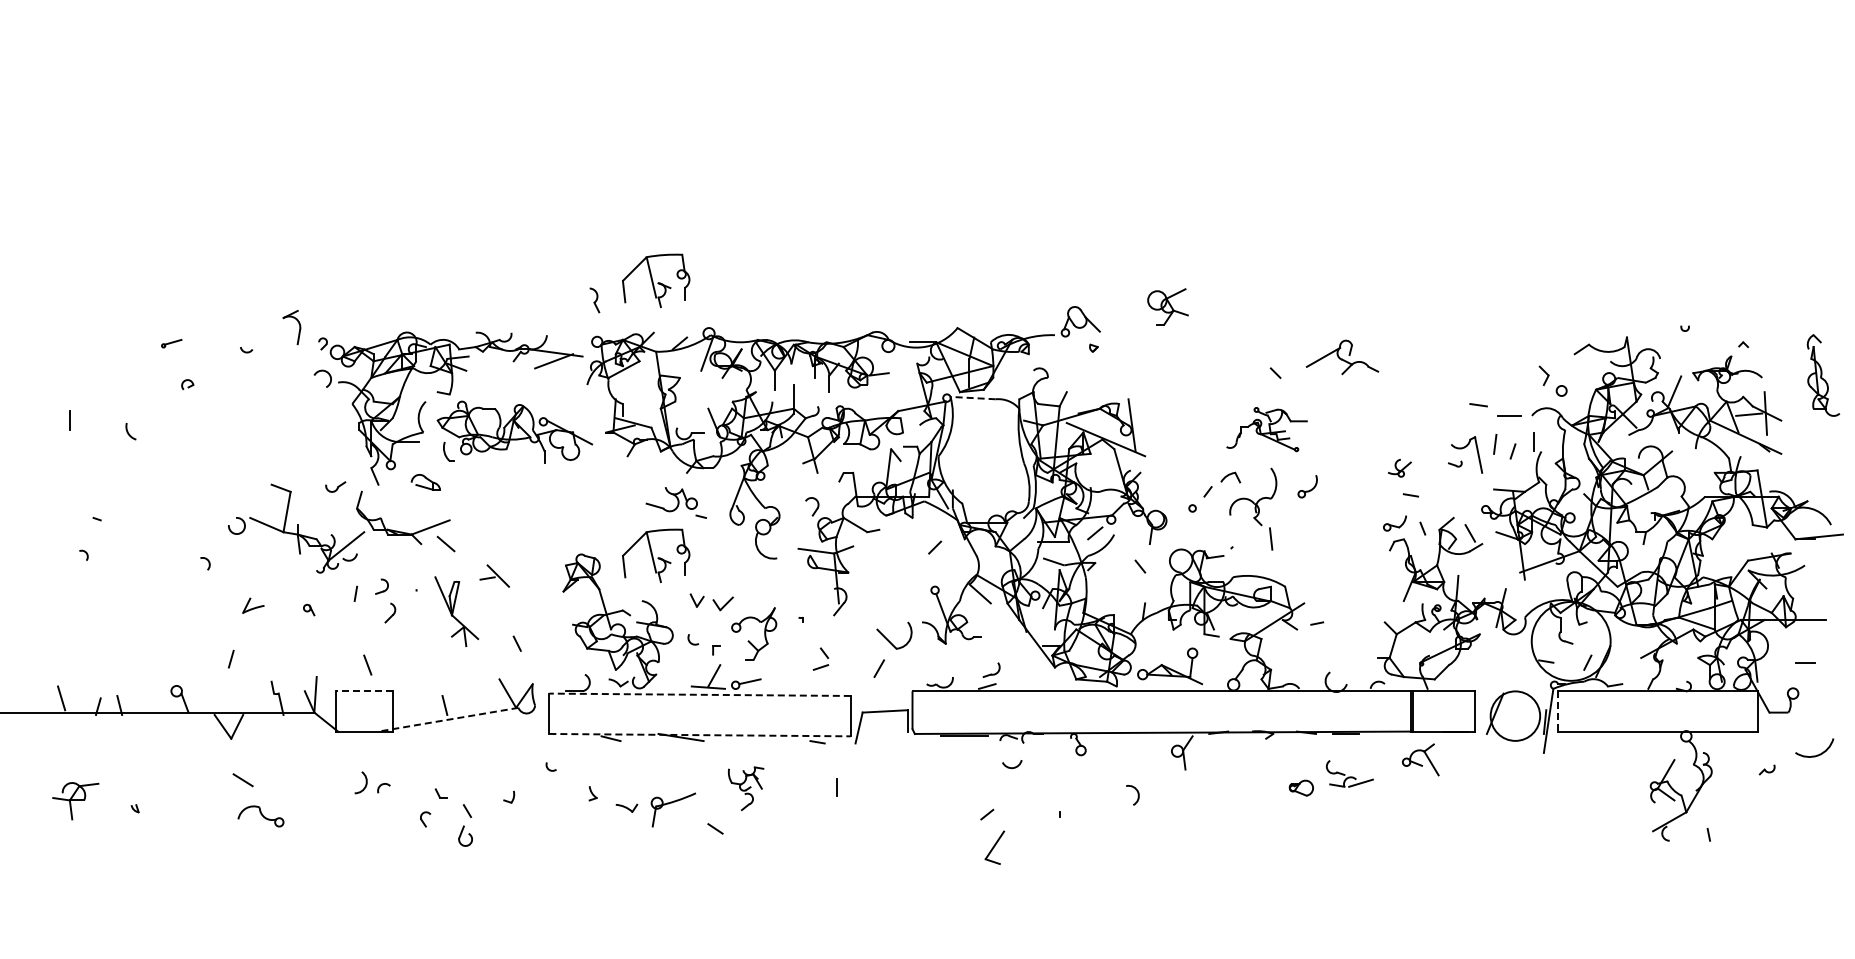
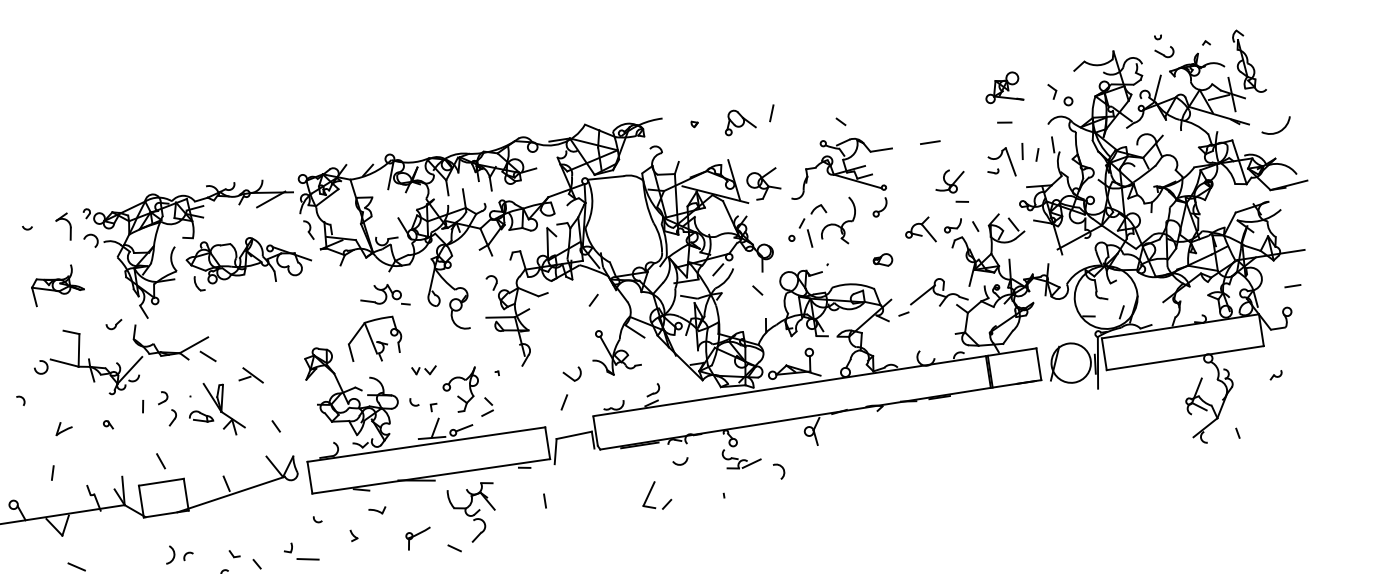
part: (656, 280) -> (342, 123), removed
part: (594, 300) -> (308, 230), moved
part: (1167, 306) -> (763, 183), moved
part: (1080, 321) -> (739, 121), moved
part: (298, 324) -> (68, 224), moved
line: (1190, 348) -> (770, 112), added
part: (1690, 348) -> (1164, 52), added
part: (1342, 357) -> (937, 292), moved
part: (1482, 362) -> (1002, 88), added
part: (1823, 375) -> (1249, 61), moved
line: (973, 398) -> (606, 178), dashed -> solid
line: (1509, 415) -> (930, 142), moved
part: (272, 426) -> (57, 284), added
part: (1266, 429) -> (840, 167), size x1.67
part: (1399, 468) -> (950, 182), size x1.67
part: (425, 482) -> (200, 416), moved
line: (1271, 538) -> (810, 238), moved
part: (711, 602) -> (424, 370), size x0.71
part: (894, 635) -> (572, 374), size x0.62
part: (820, 658) -> (486, 406), moved
line: (363, 691) -> (160, 482), dashed -> solid
line: (700, 694) -> (426, 444), dashed -> solid
line: (1558, 711) -> (1104, 354), dashed -> solid
line: (447, 719) -> (230, 494), dashed -> solid
line: (700, 735) -> (431, 476), dashed -> solid
arc: (1817, 754) -> (1279, 130), moved
part: (1420, 759) -> (919, 231), moved
part: (1349, 773) -> (741, 457), moved
part: (1300, 787) -> (882, 260), moved
part: (745, 788) -> (473, 512), size x1.67
part: (626, 807) -> (377, 510), moved
part: (672, 809) -> (418, 538), size x0.71
line: (531, 814) -> (308, 559), added
part: (994, 847) -> (648, 495), moved

